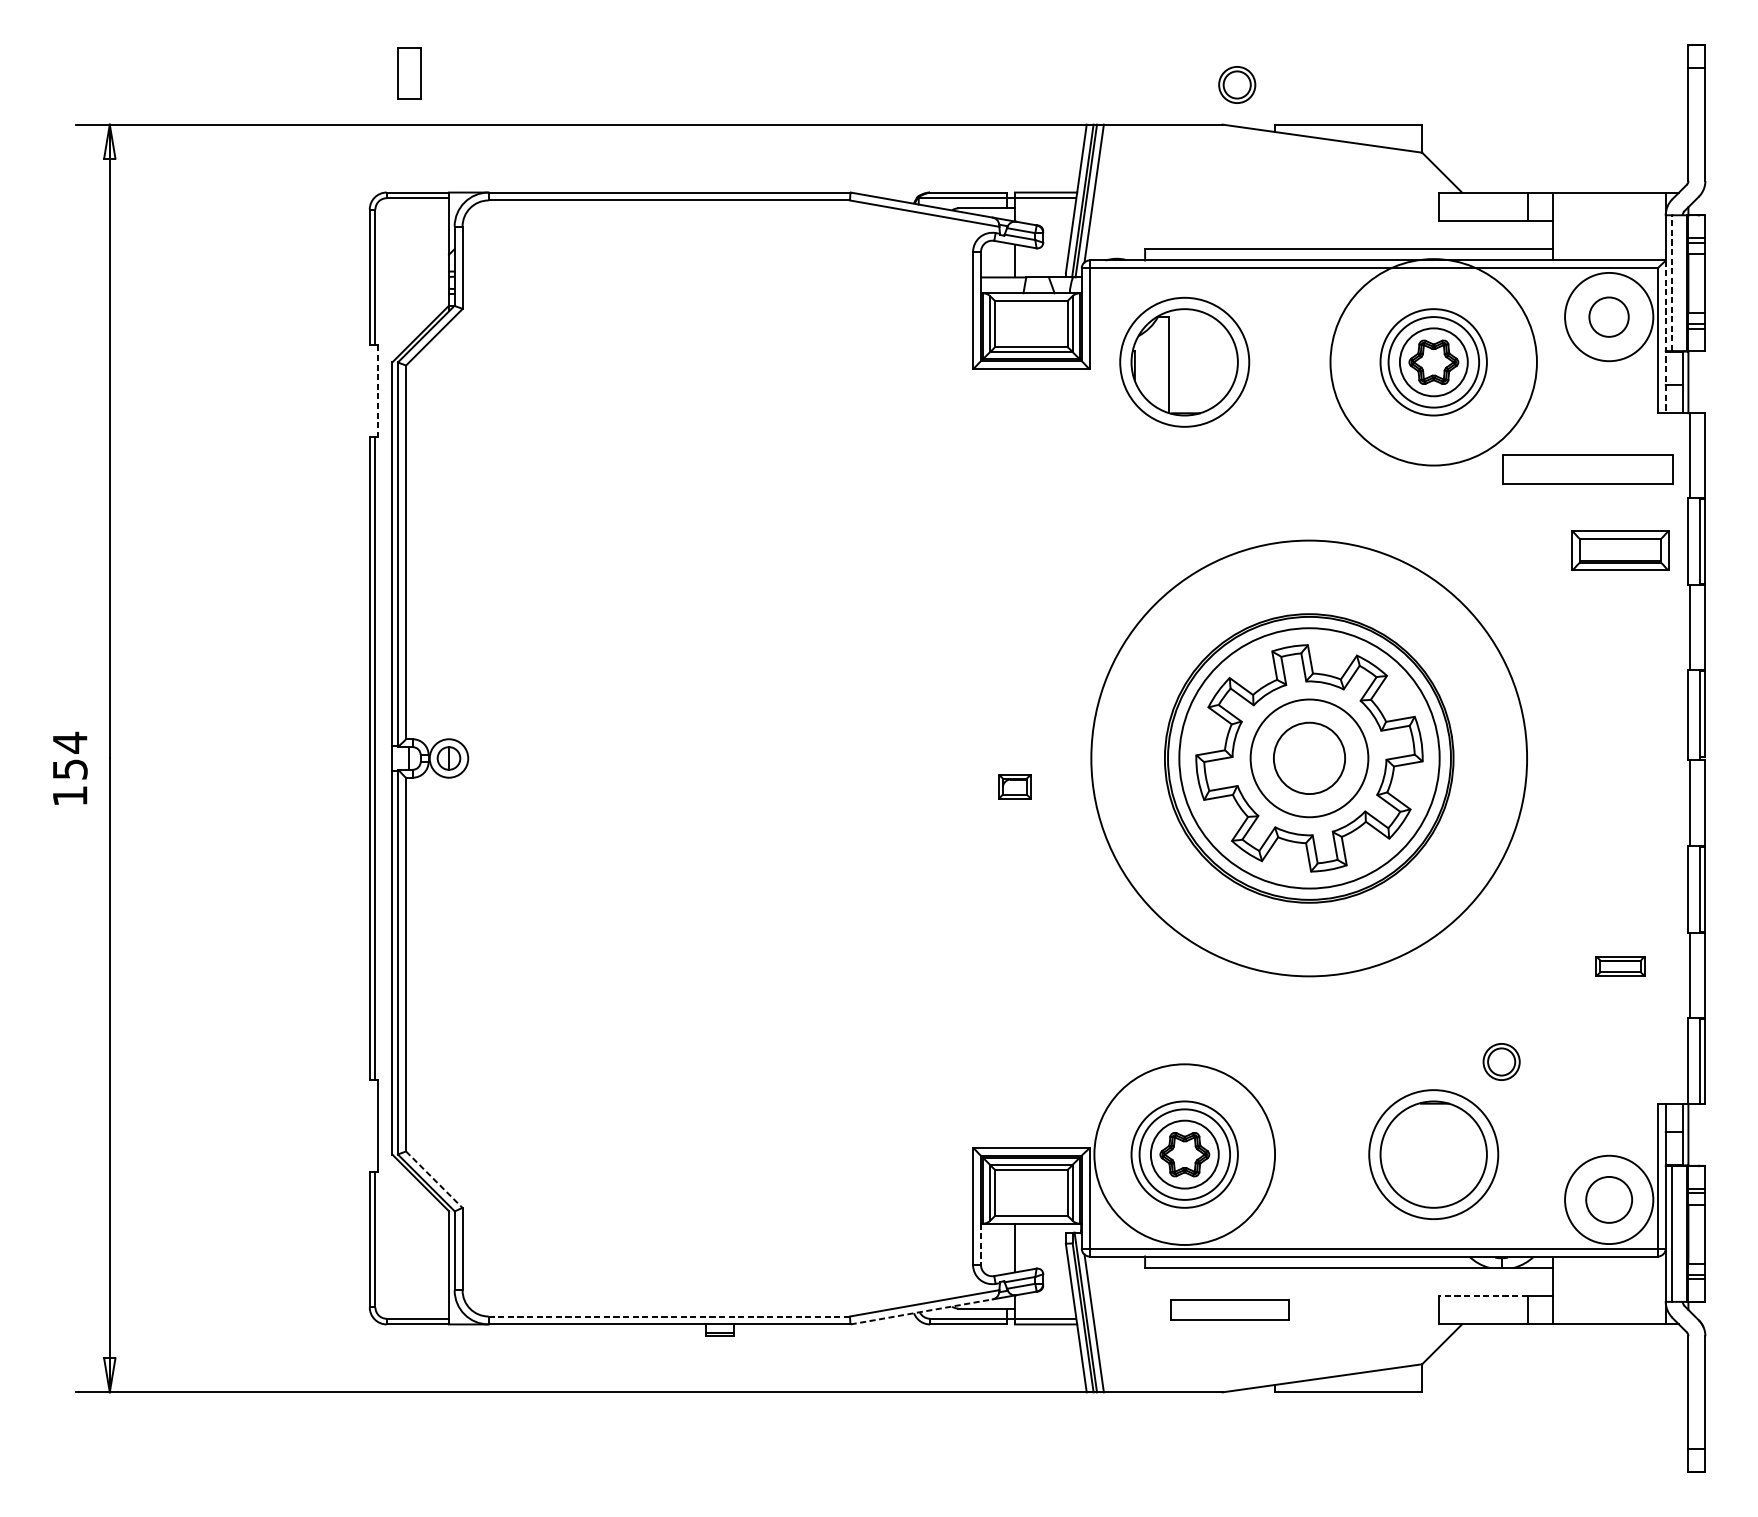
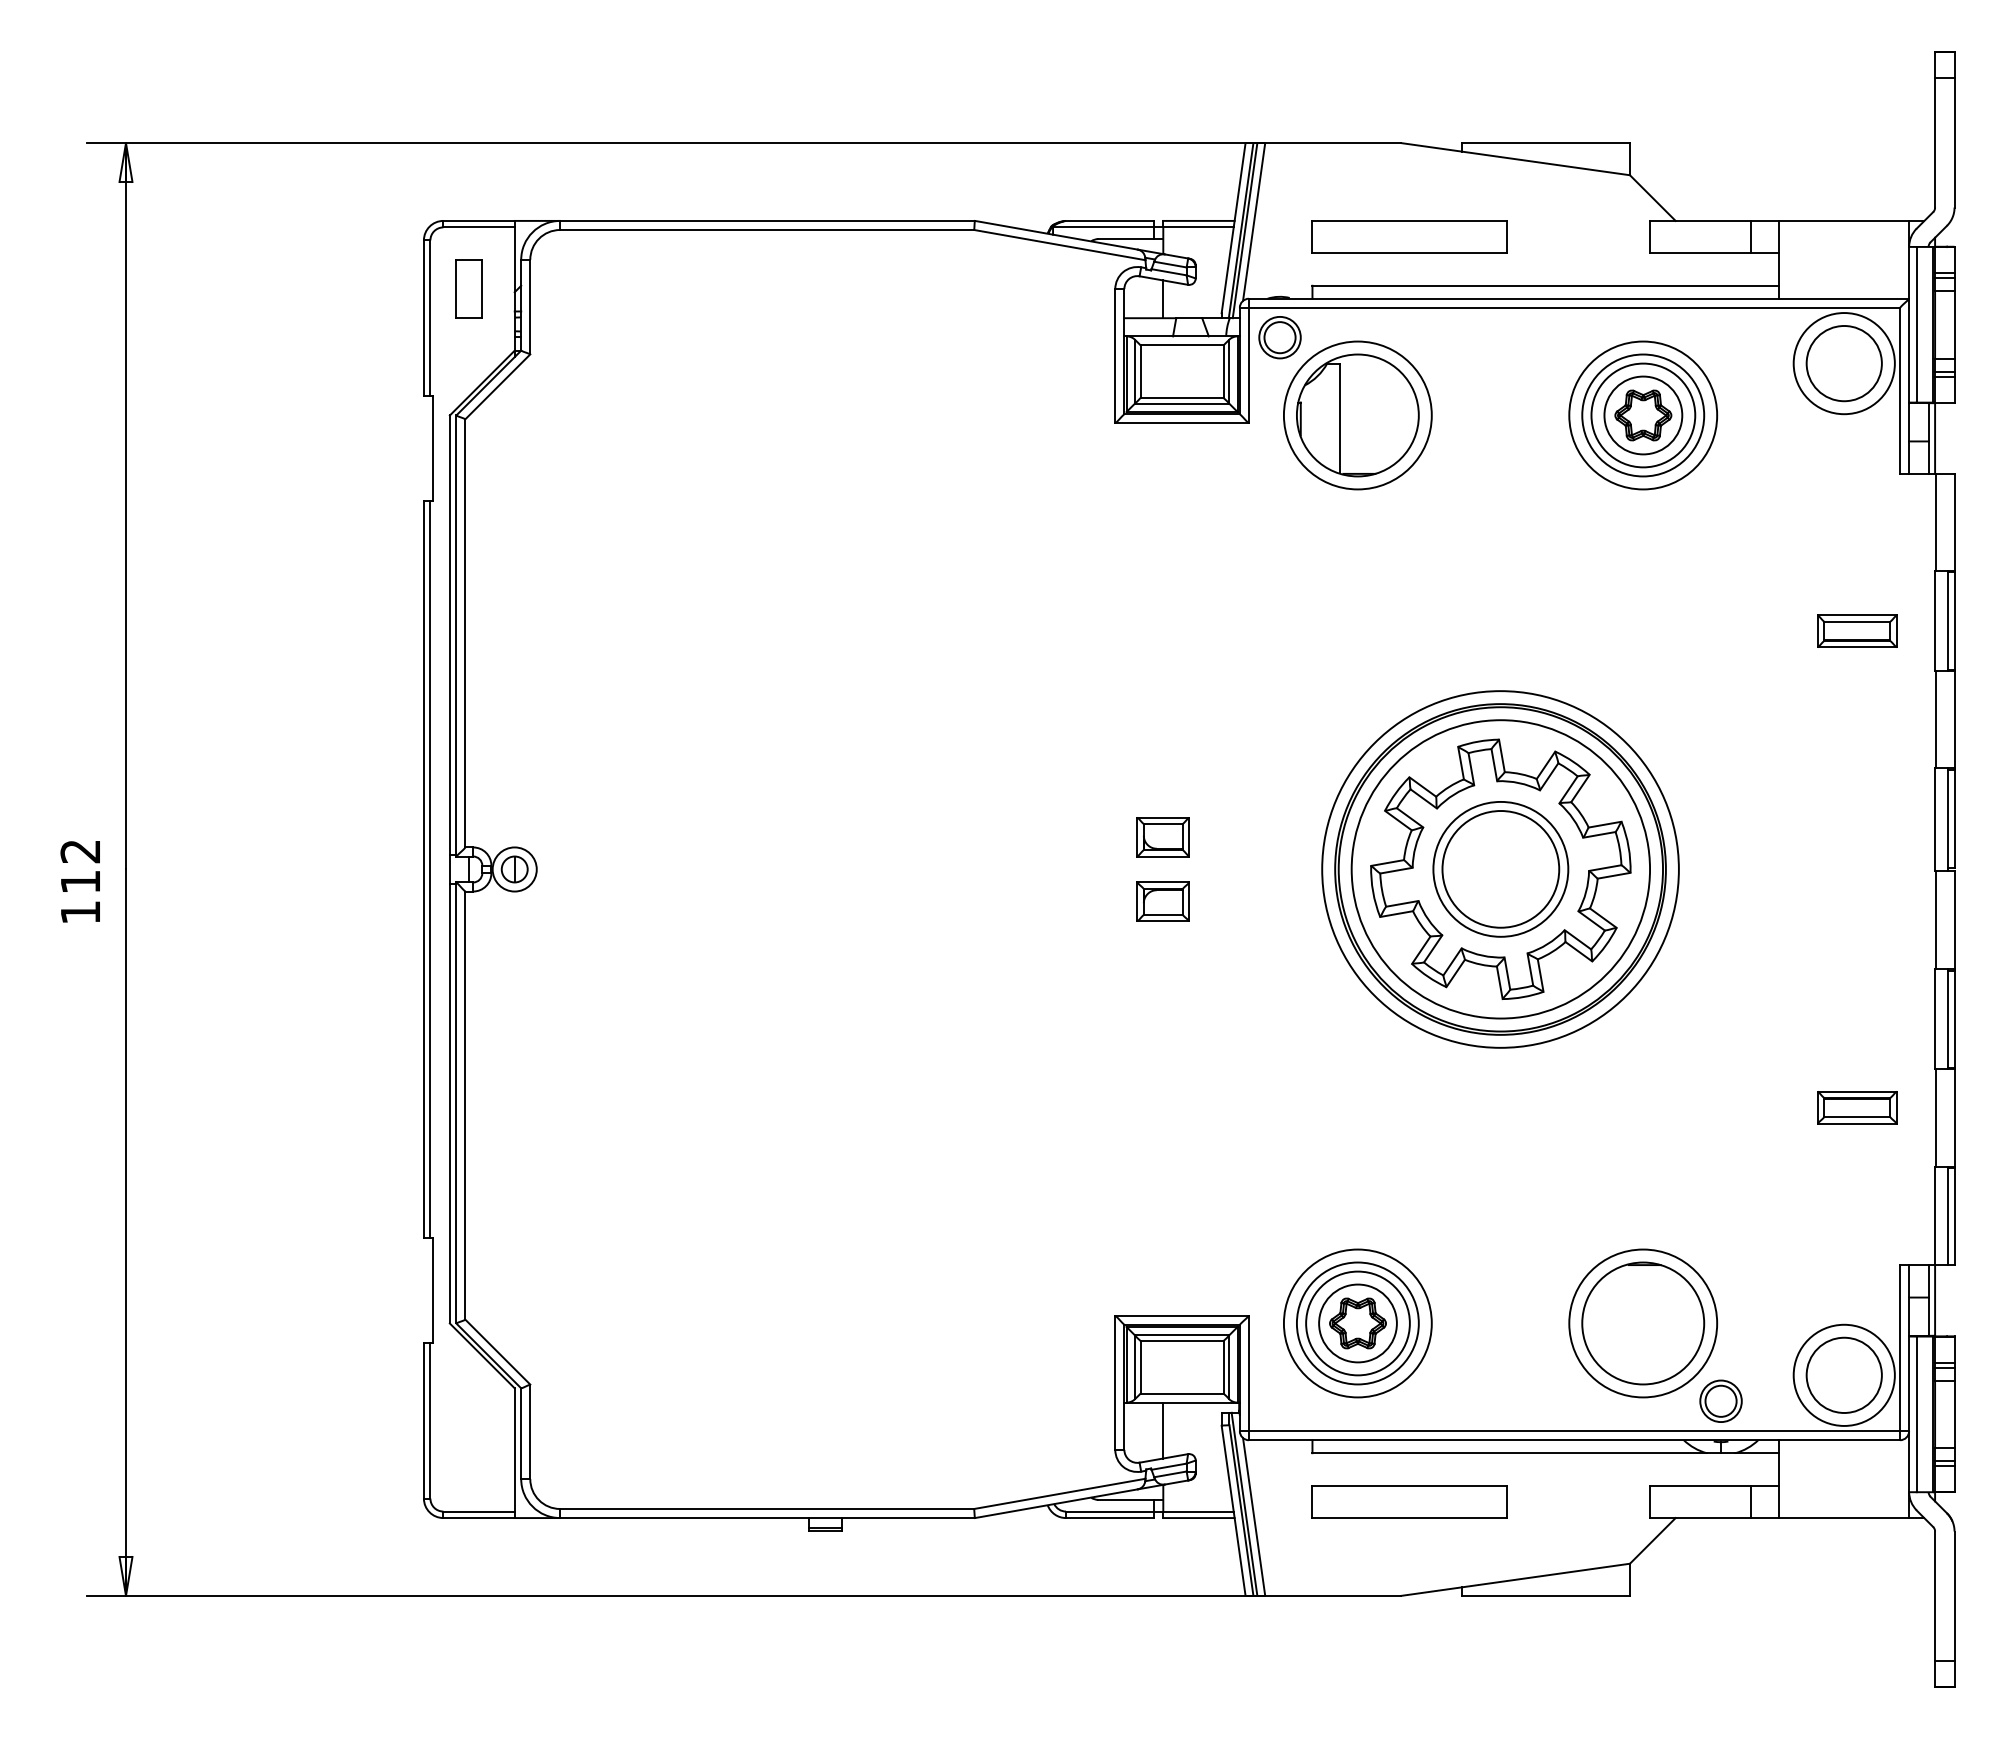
part: (408, 73) -> (468, 288), moved
part: (1236, 84) -> (1279, 337), moved
line: (1672, 282) -> (1916, 324), dashed -> solid
circle: (1608, 316) -> (1843, 363), size x1.67
line: (1666, 337) -> (1909, 386), dashed -> solid
circle: (1433, 362) -> (1643, 415), size x0.62
line: (378, 391) -> (433, 448), dashed -> solid
part: (1587, 468) -> (1409, 236), moved
part: (1620, 549) -> (1857, 630), size x0.71
part: (1014, 730) -> (1162, 837), added
text: (70, 755) -> (80, 866), 154 -> 112
circle: (1309, 758) -> (1500, 869), size x0.71
circle: (1309, 758) -> (1500, 869), size x1.43
part: (1014, 786) -> (1162, 901), size x1.43
part: (1620, 966) -> (1857, 1107), size x1.43
part: (1501, 1061) -> (1720, 1400), moved
circle: (1184, 1154) -> (1357, 1323), size x0.71
line: (433, 1179) -> (497, 1352), dashed -> solid
circle: (1608, 1199) -> (1843, 1374), size x1.43
line: (981, 1244) -> (1124, 1426), dashed -> solid
line: (1483, 1296) -> (1700, 1485), dashed -> solid
part: (1229, 1309) -> (1409, 1501), size x1.43
line: (921, 1311) -> (1056, 1503), dashed -> solid
line: (669, 1316) -> (767, 1508), dashed -> solid

